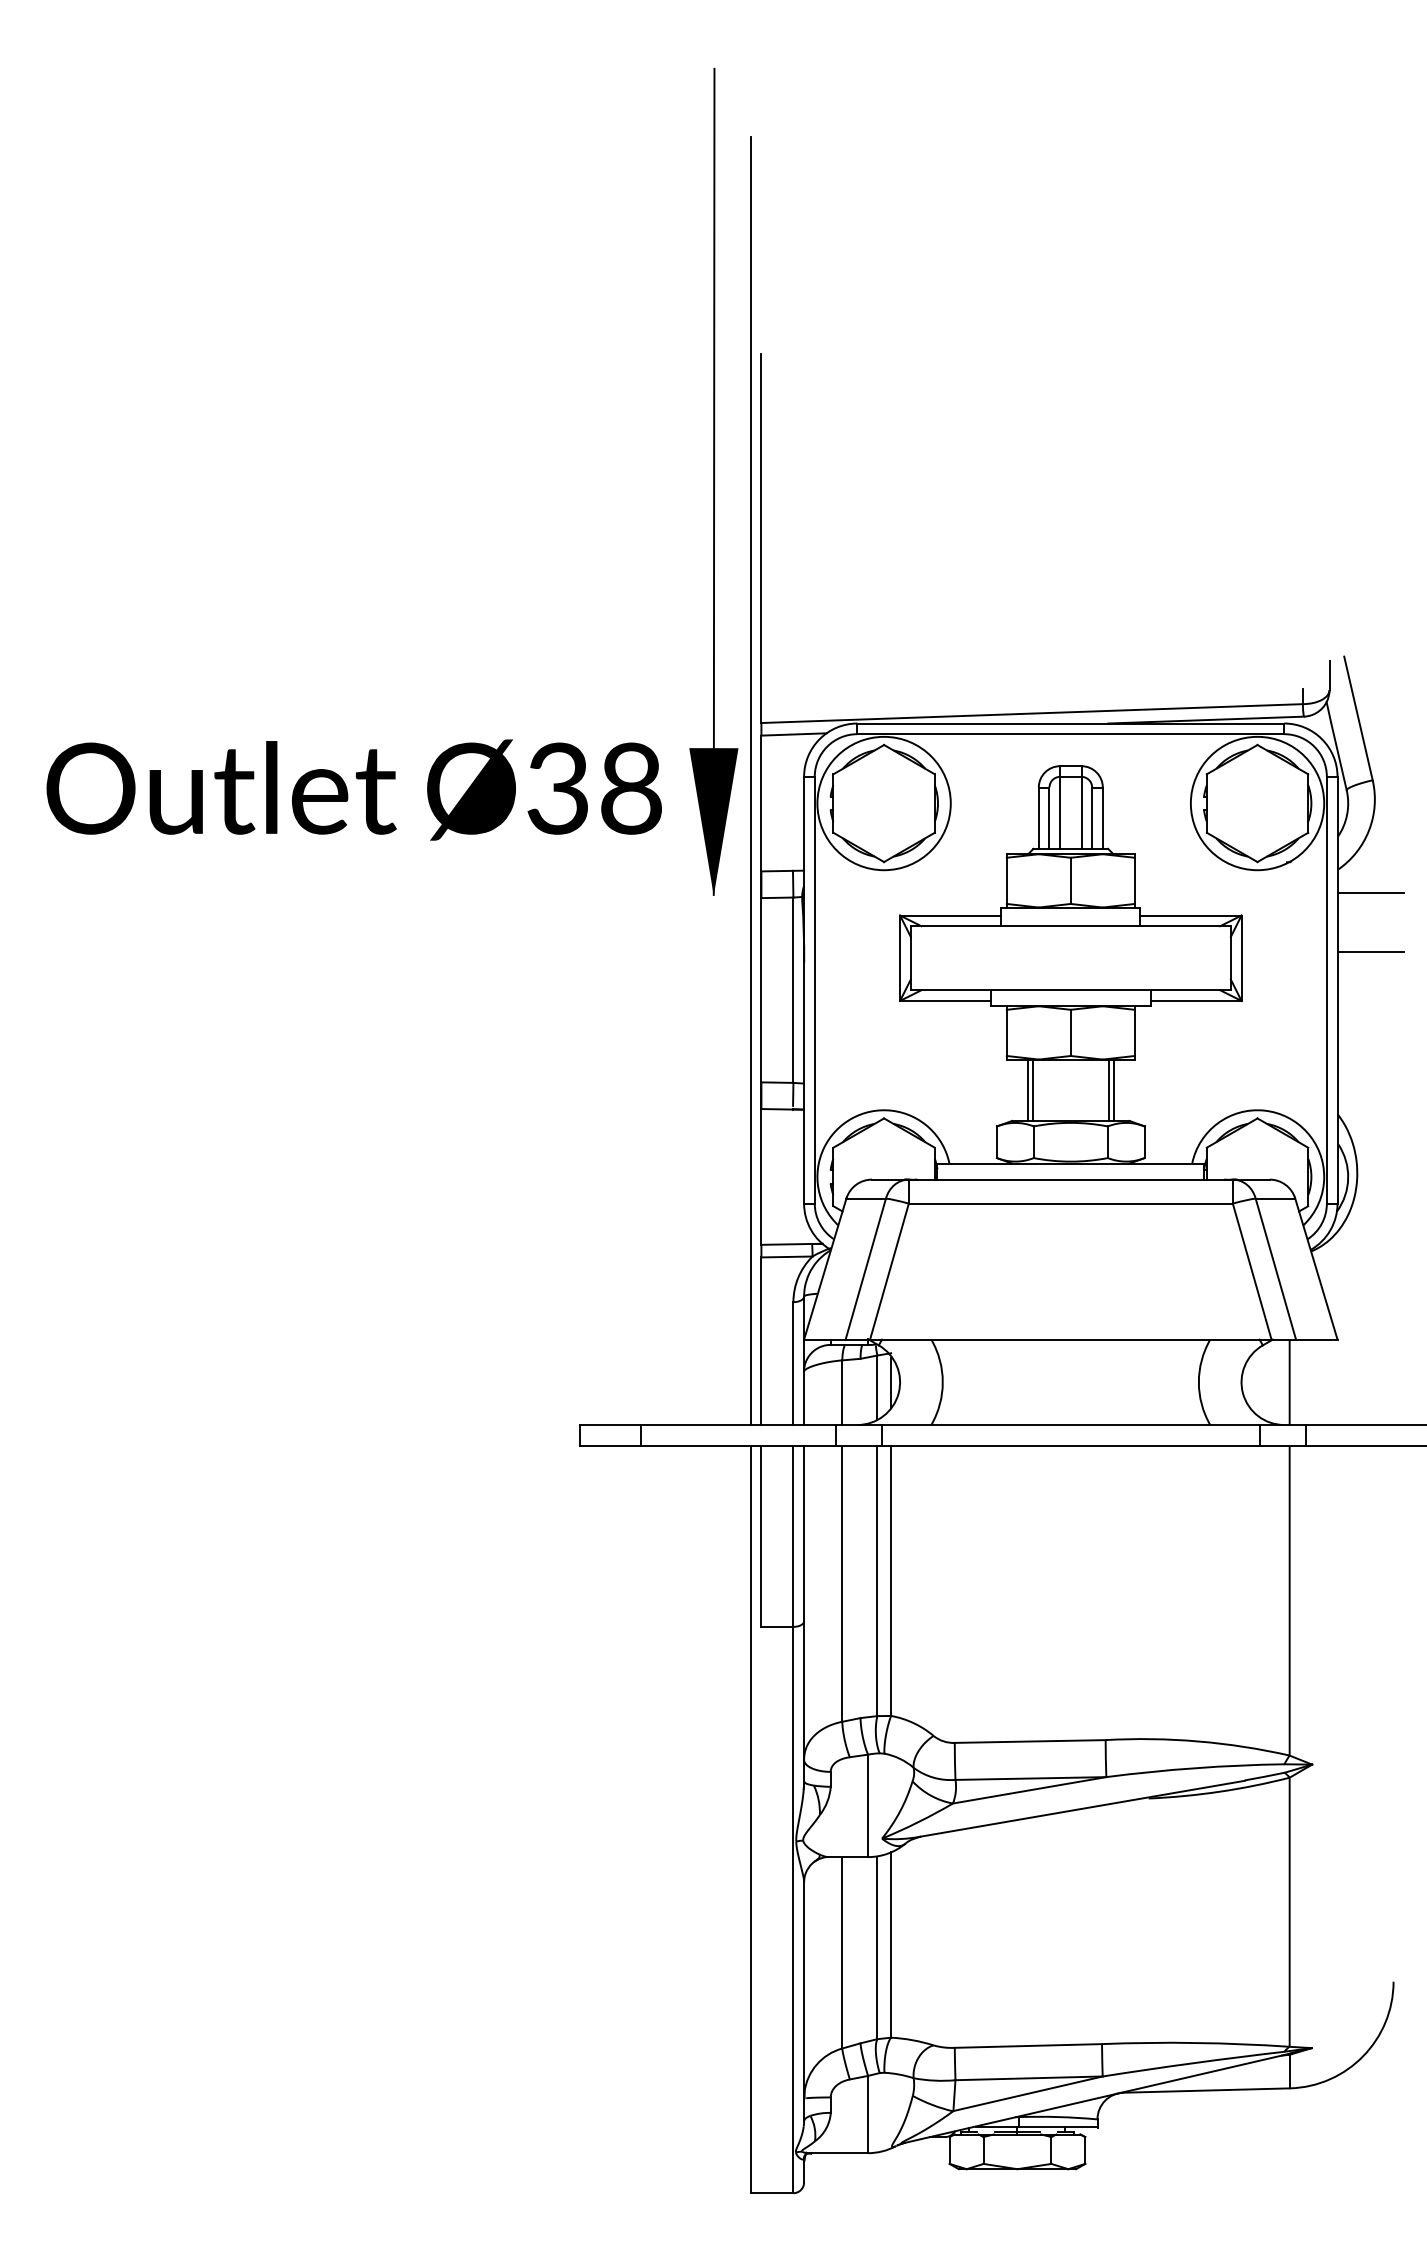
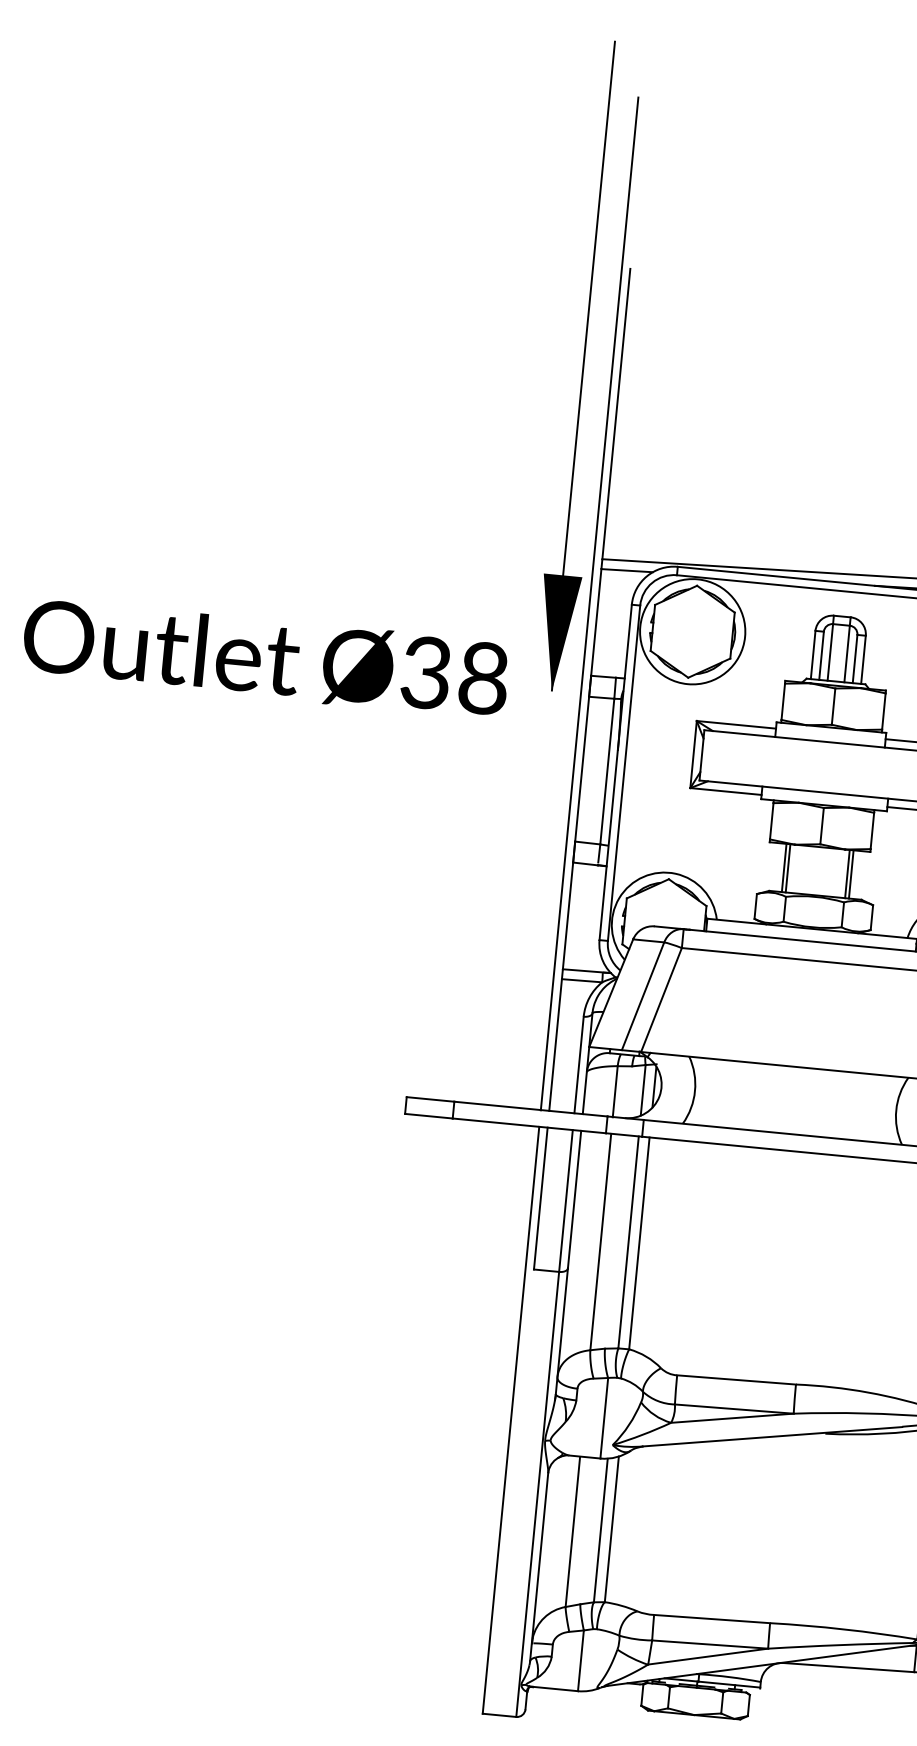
text: (353, 789) -> (265, 658), moved

